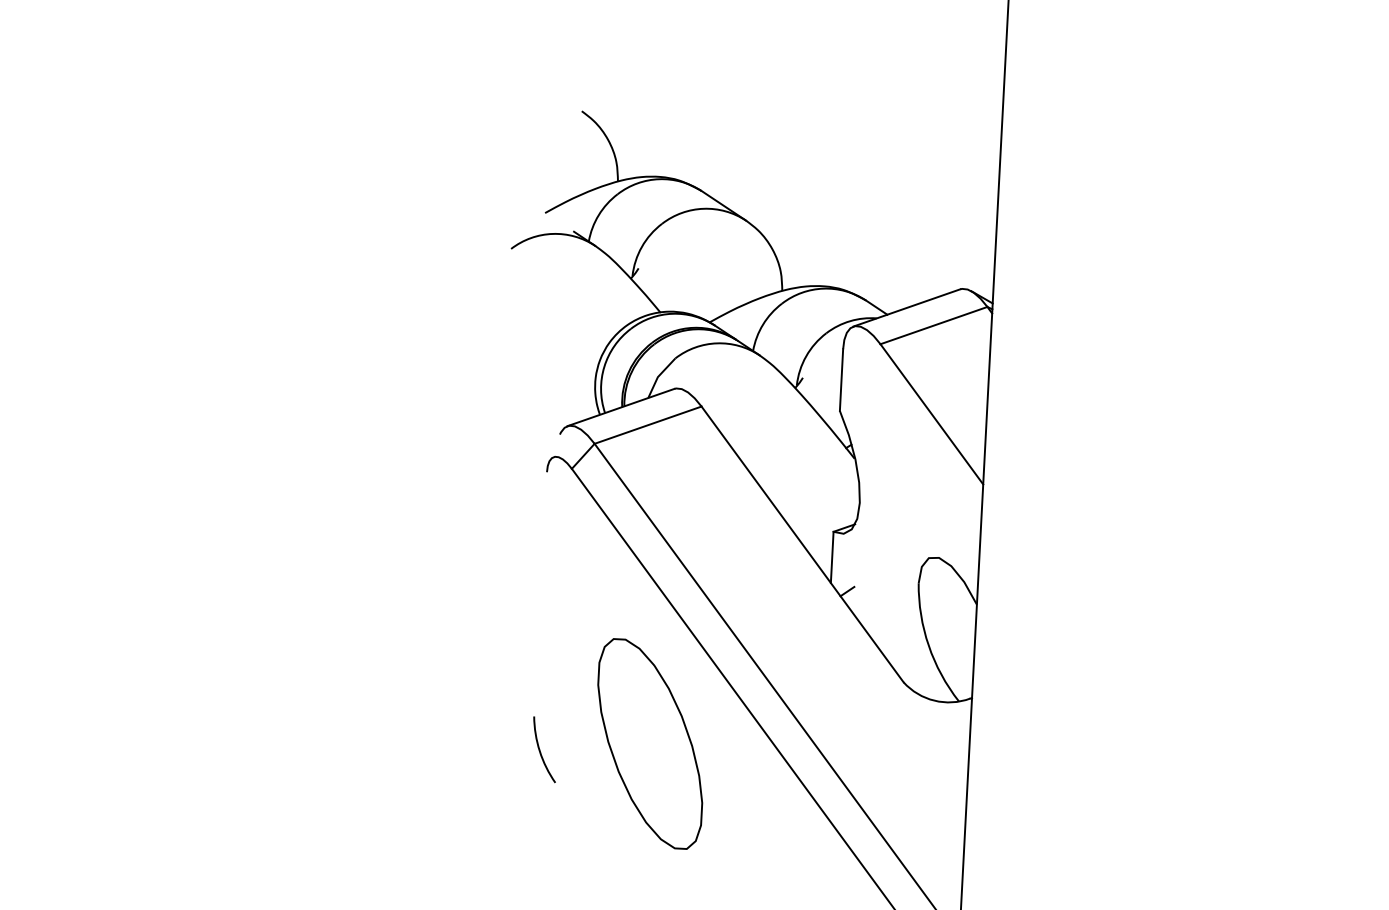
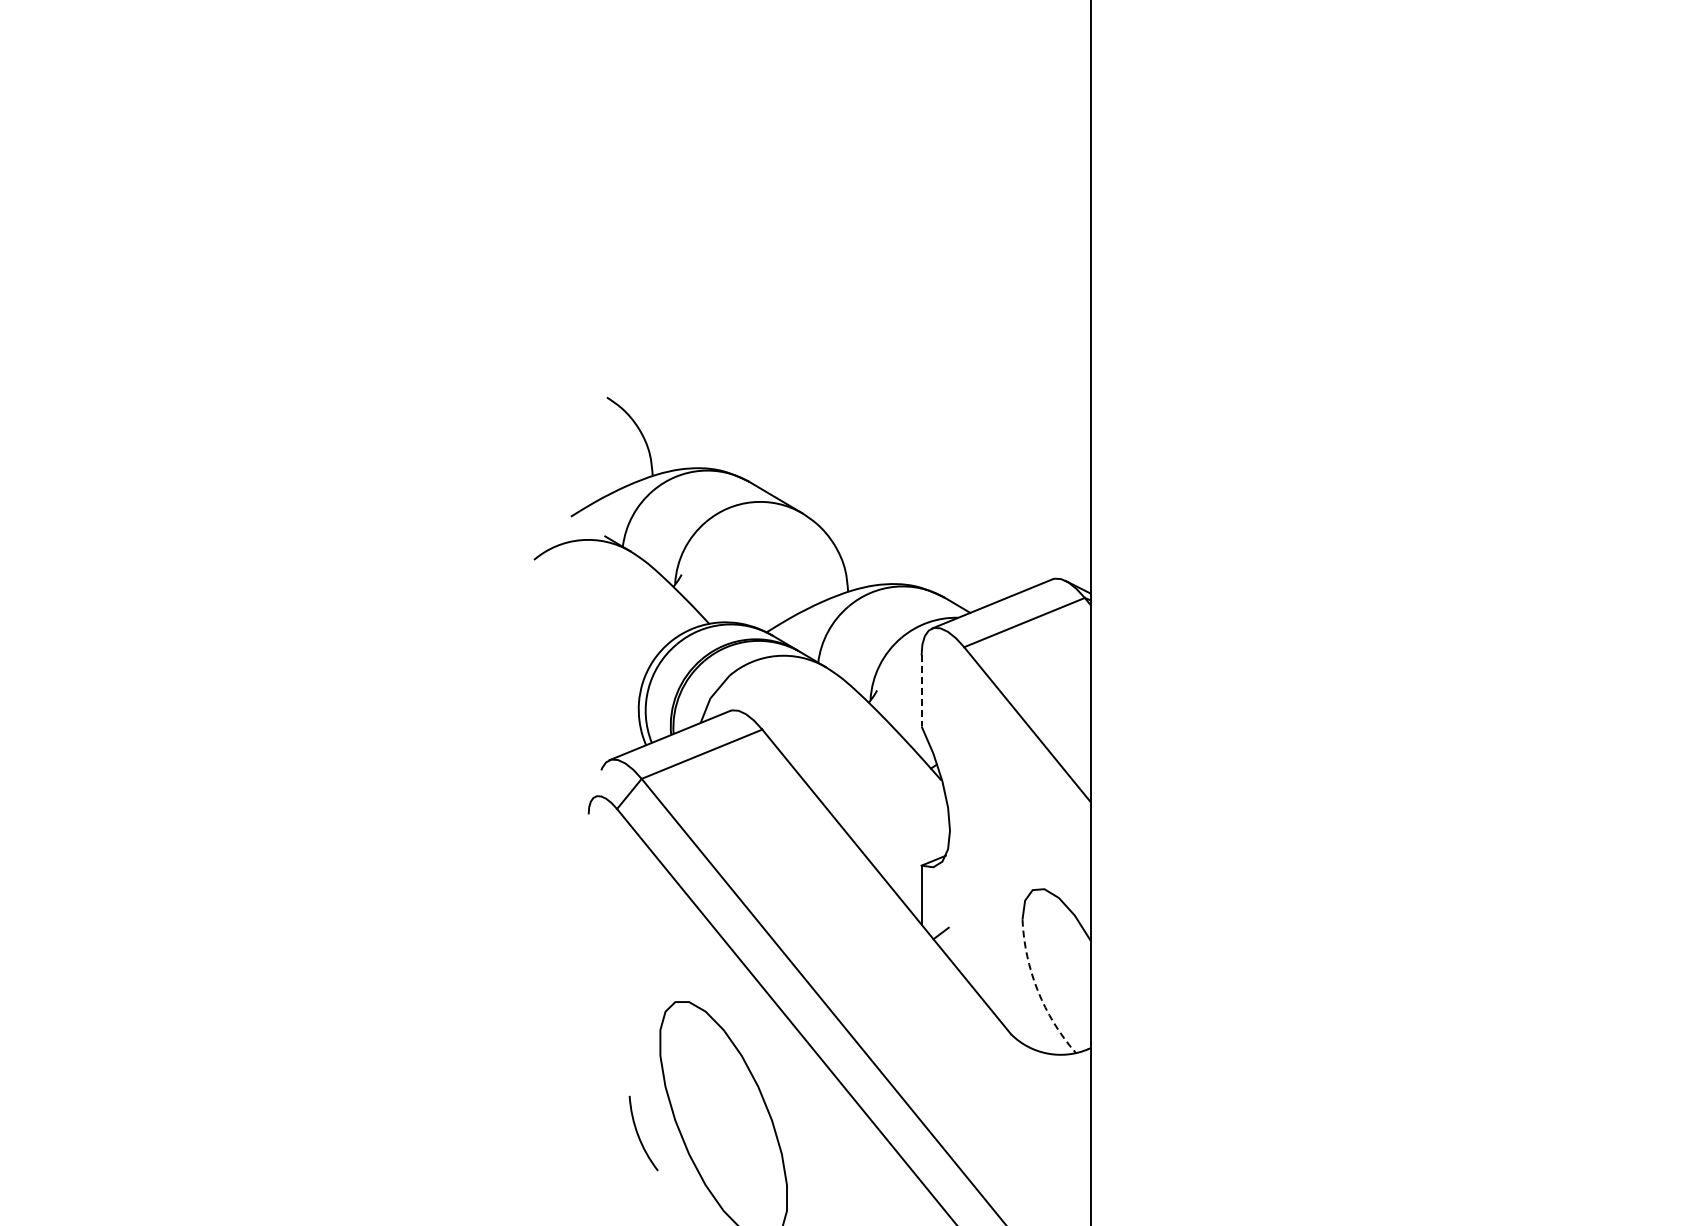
line: (841, 379) -> (921, 690), solid -> dashed
arc: (928, 645) -> (1037, 990), solid -> dashed
arc: (540, 751) -> (639, 1135), moved

